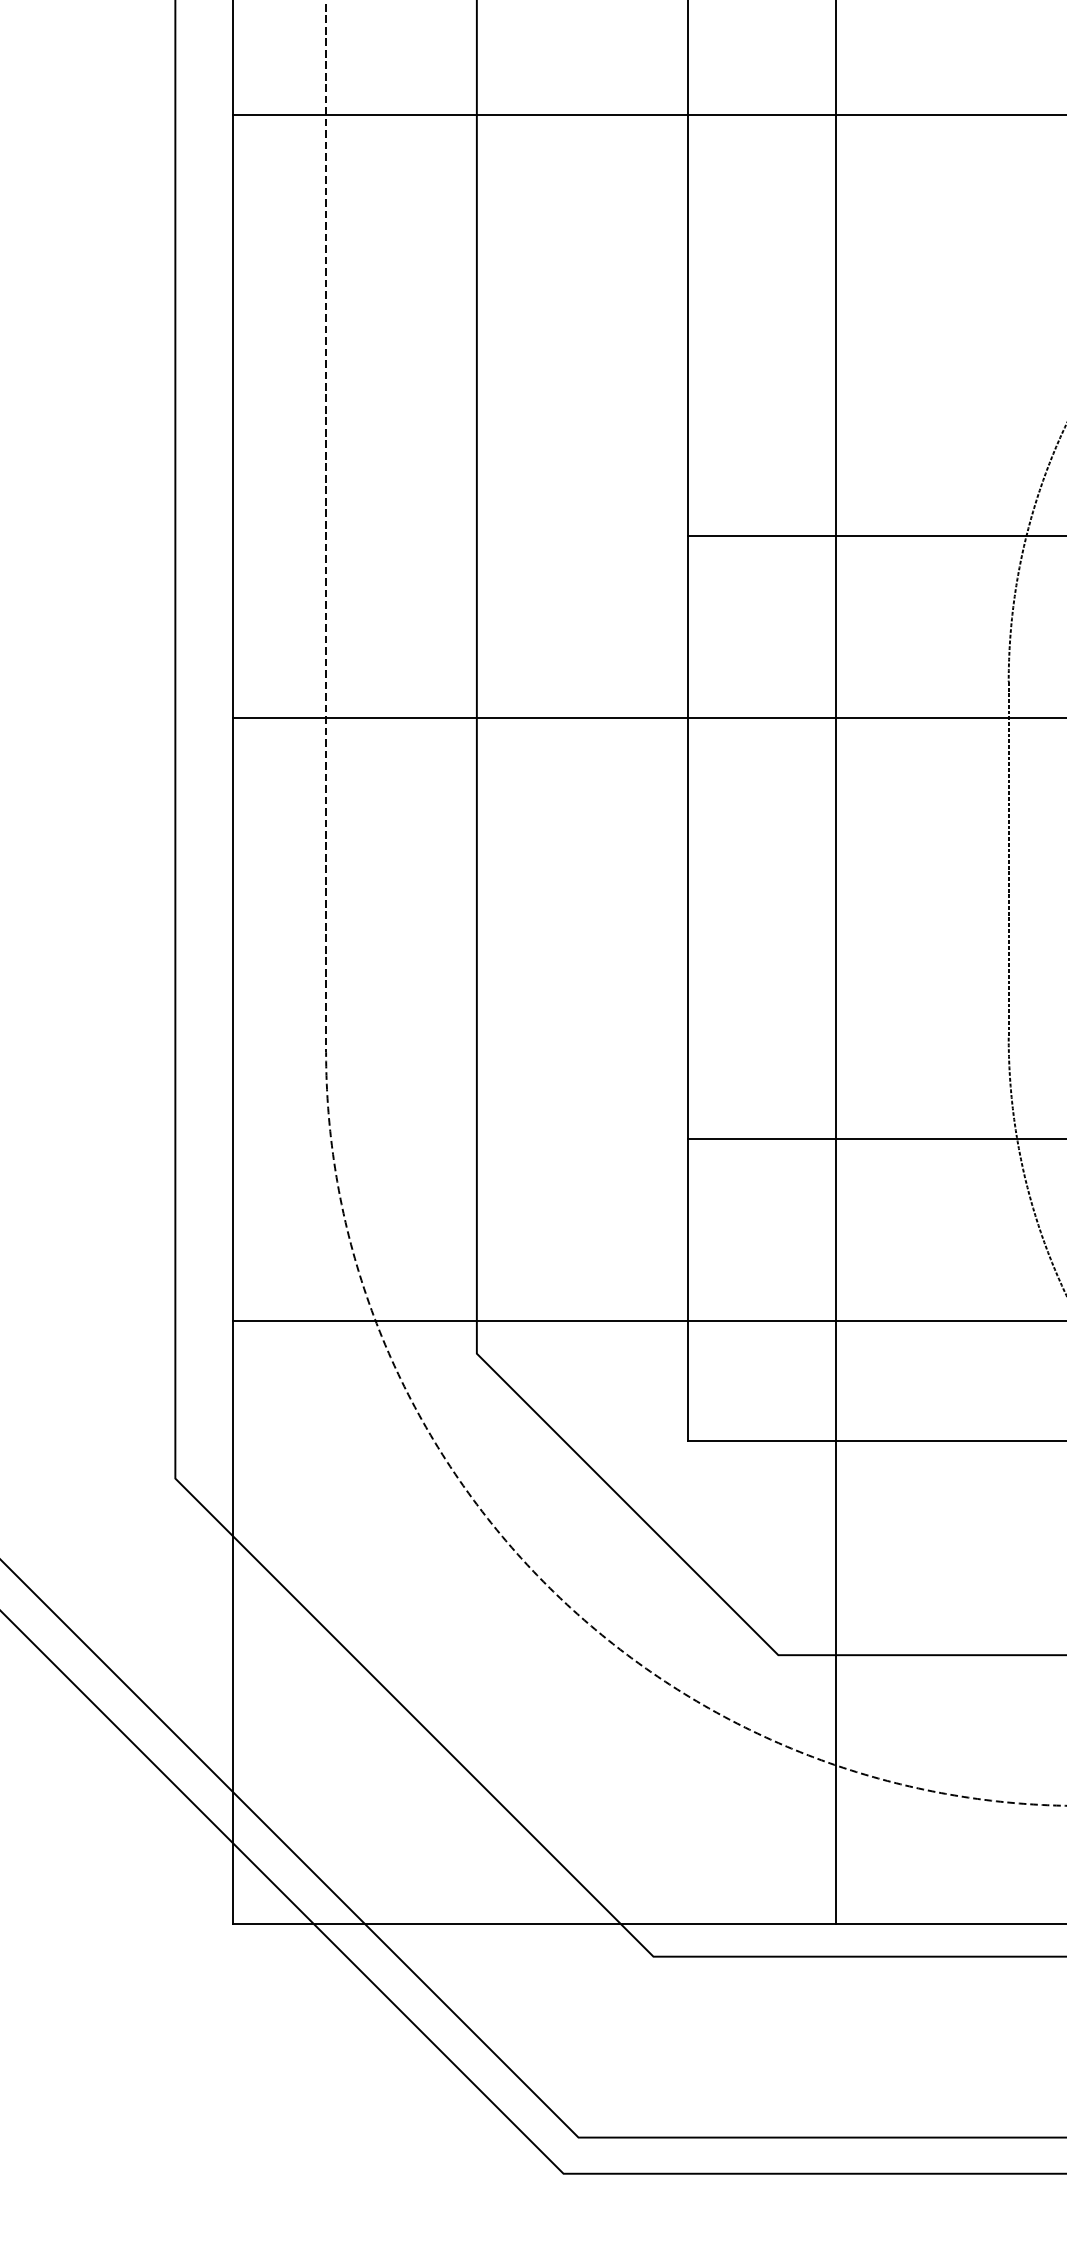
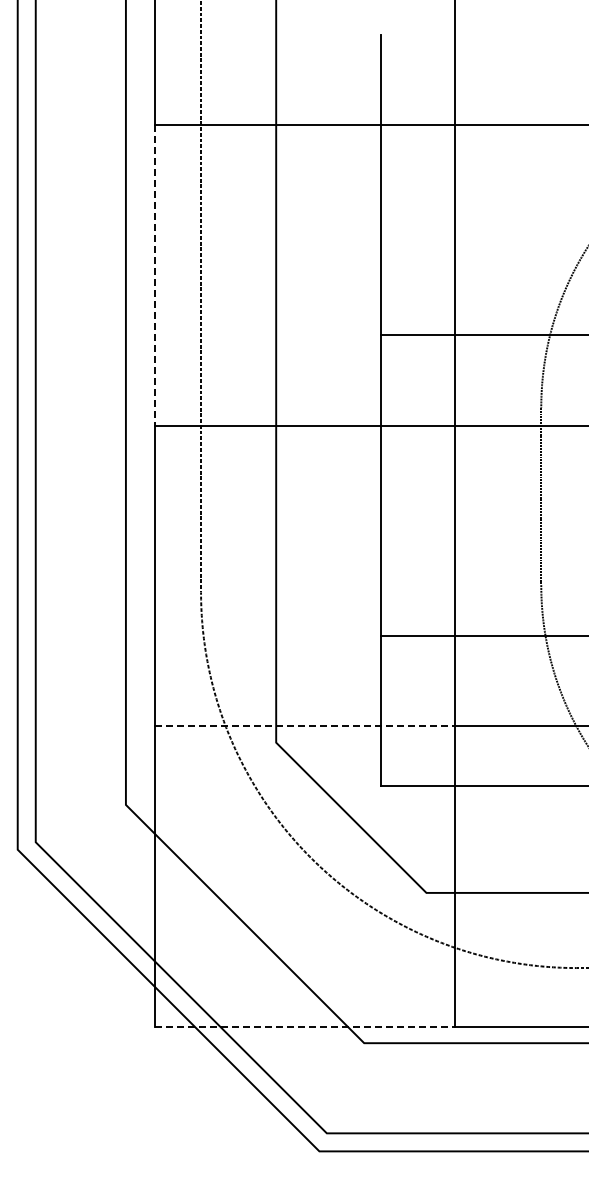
line: (232, 416) -> (154, 275), solid -> dashed
line: (535, 1321) -> (305, 726), solid -> dashed
line: (535, 1923) -> (305, 1026), solid -> dashed

